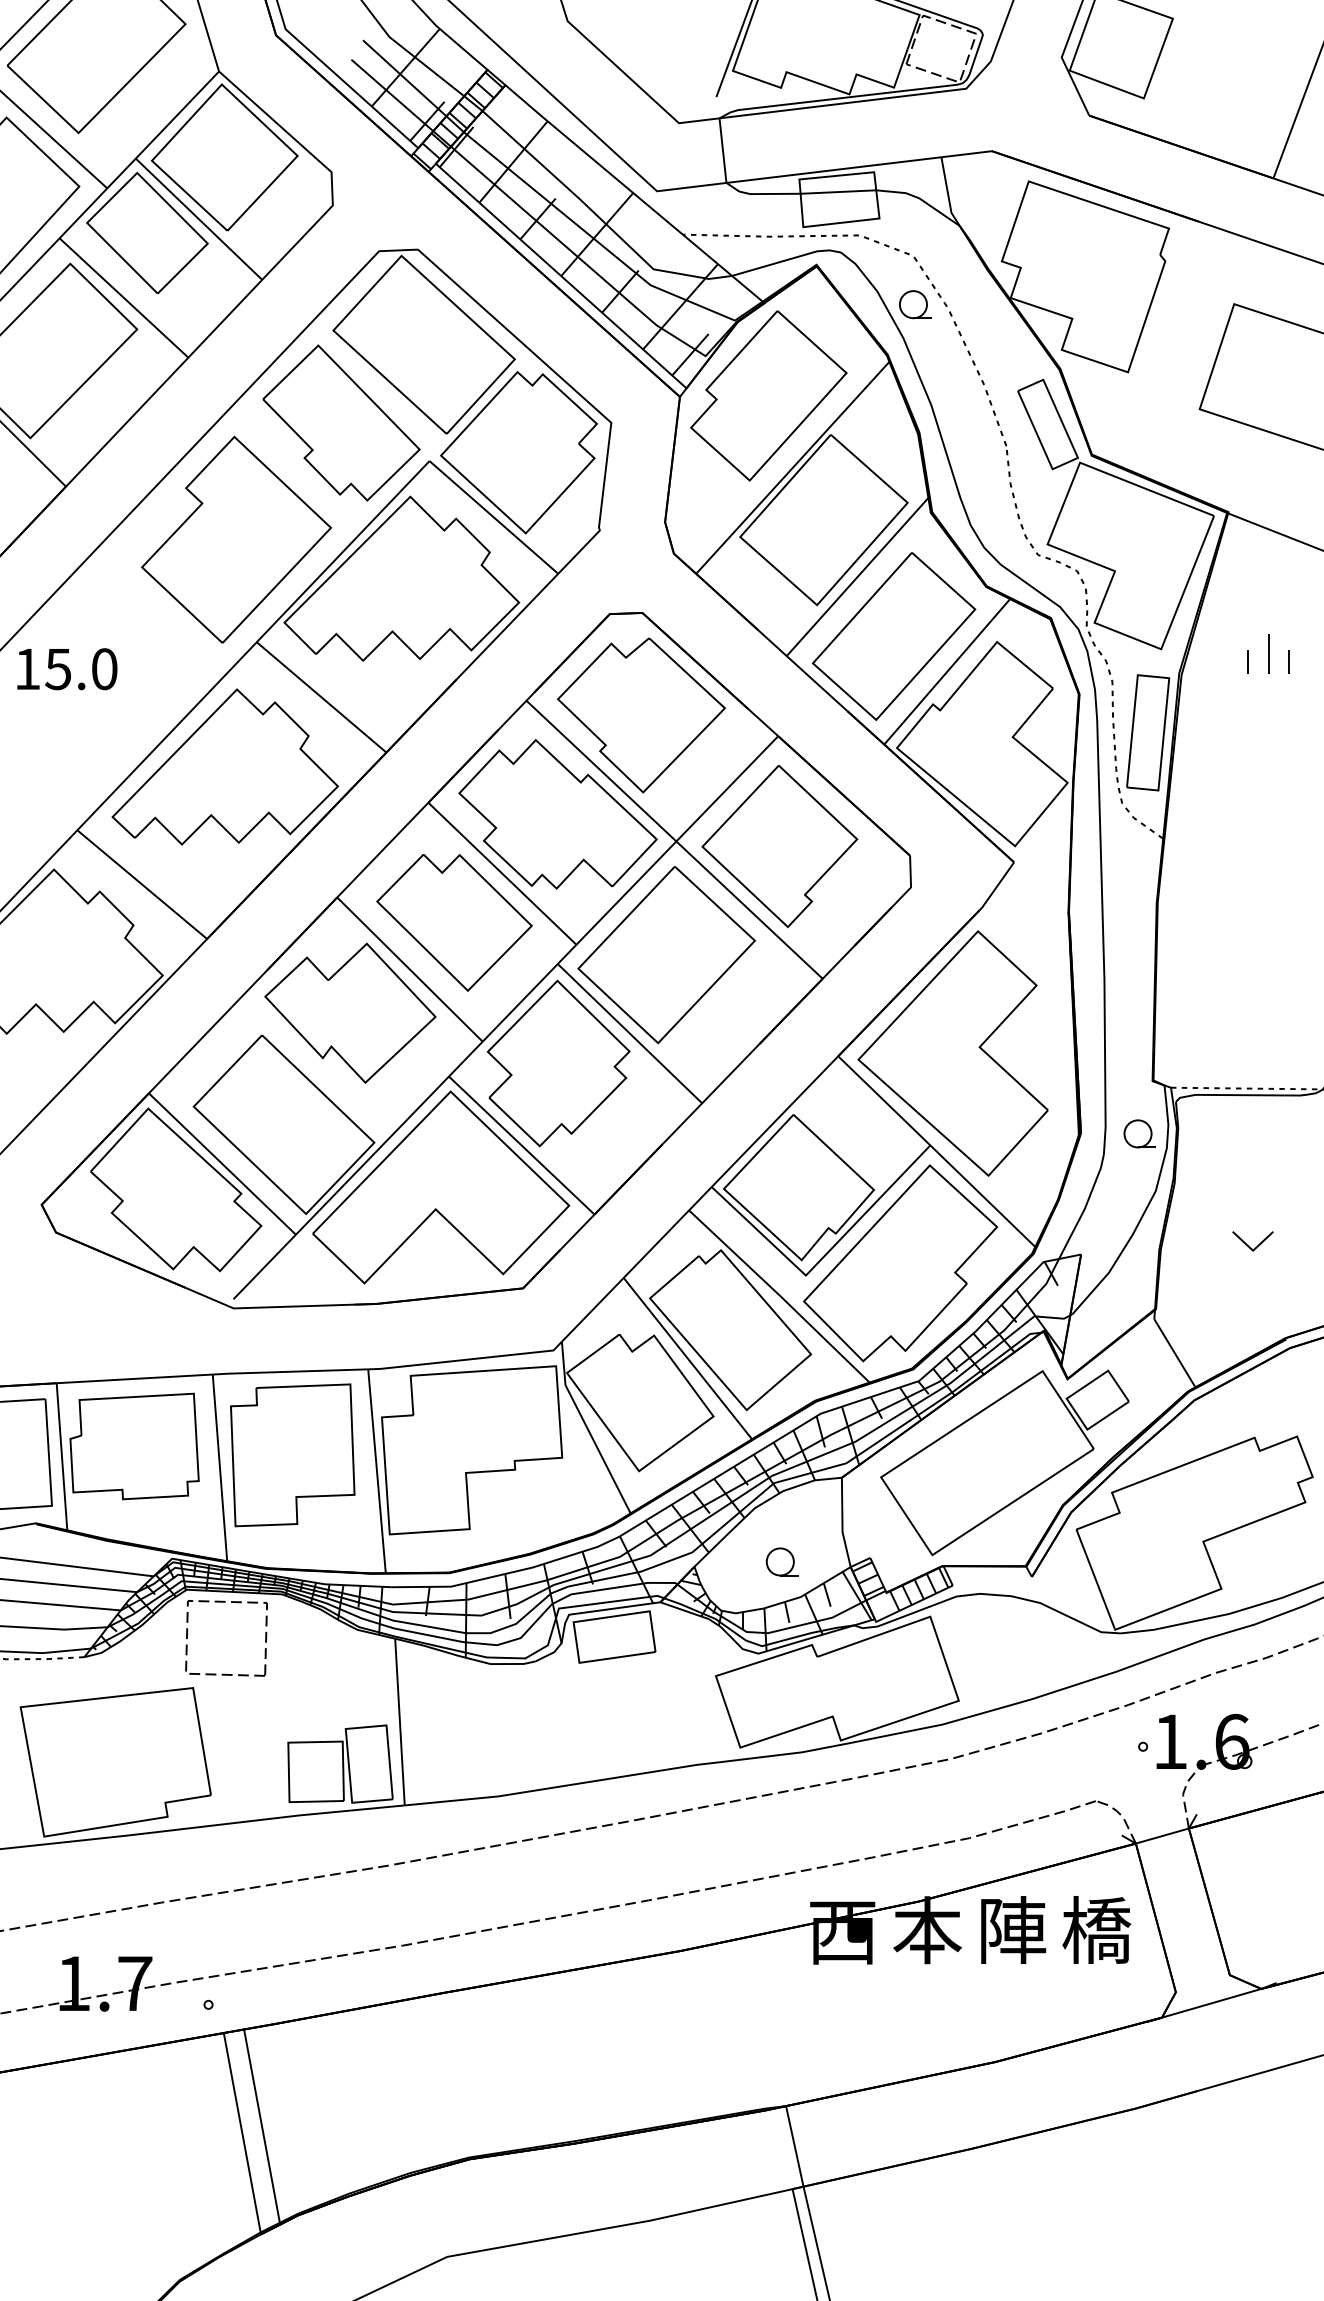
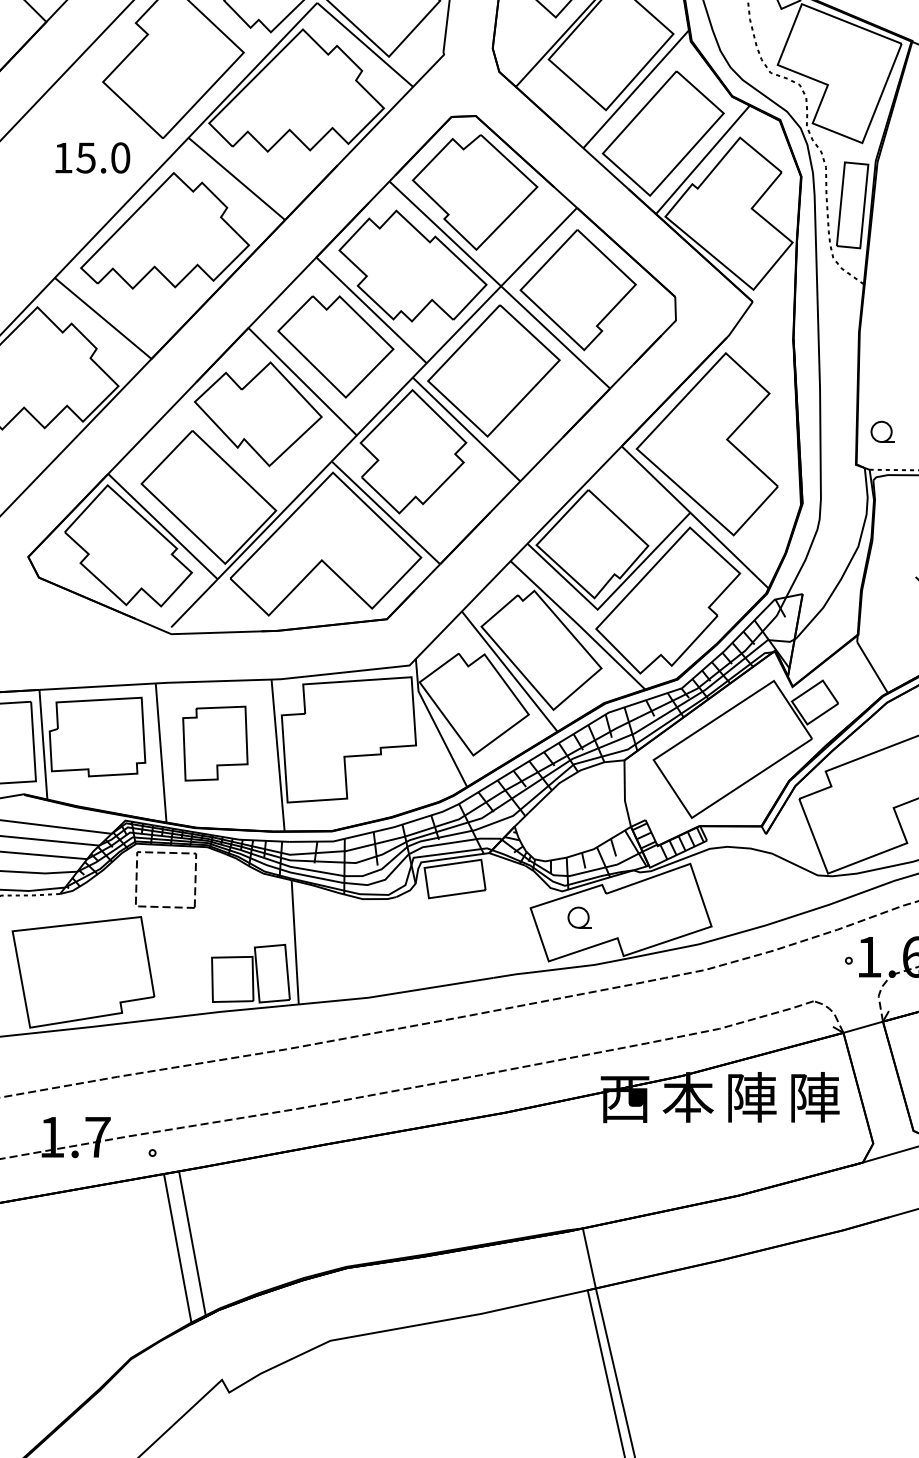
text: (67, 669) -> (92, 158), moved
part: (1139, 1133) -> (882, 431), moved
part: (292, 1455) -> (215, 743), size x0.7
part: (781, 1561) -> (579, 917), moved
text: (1096, 1929) -> (814, 1096), 橋 -> 陣

